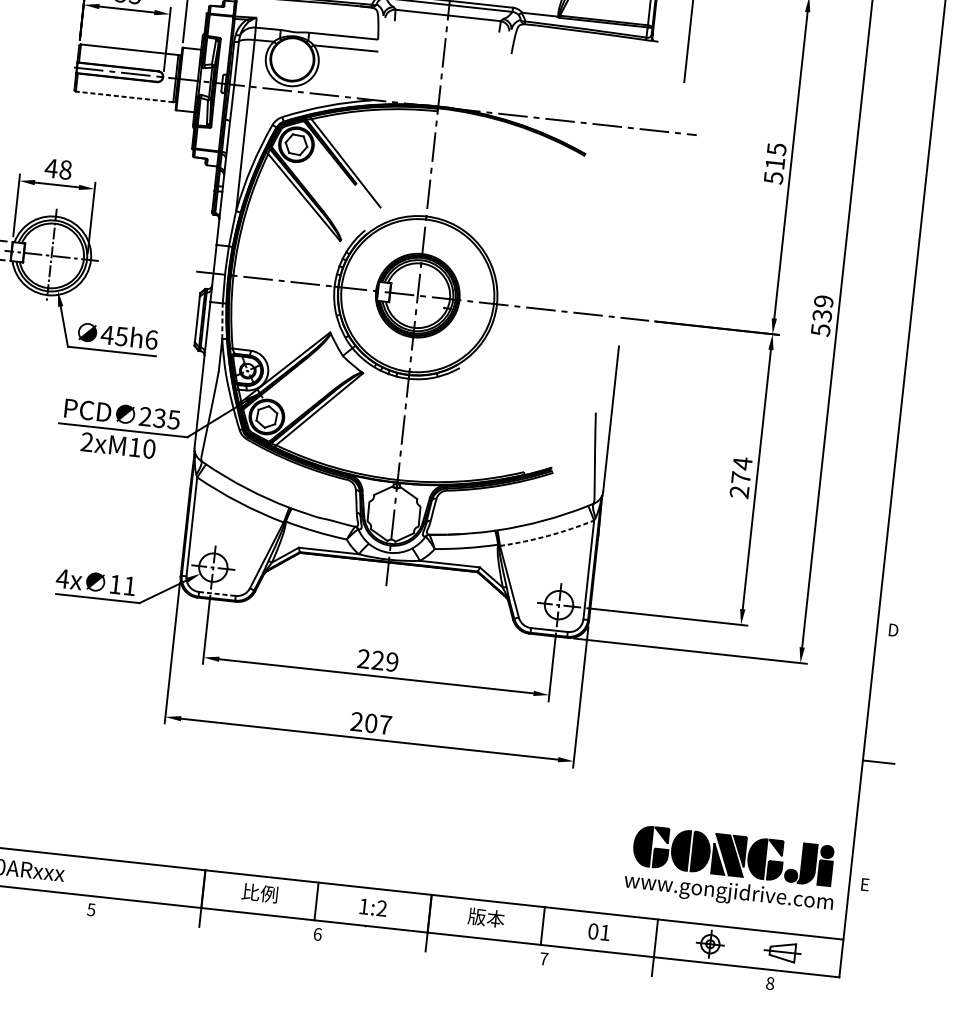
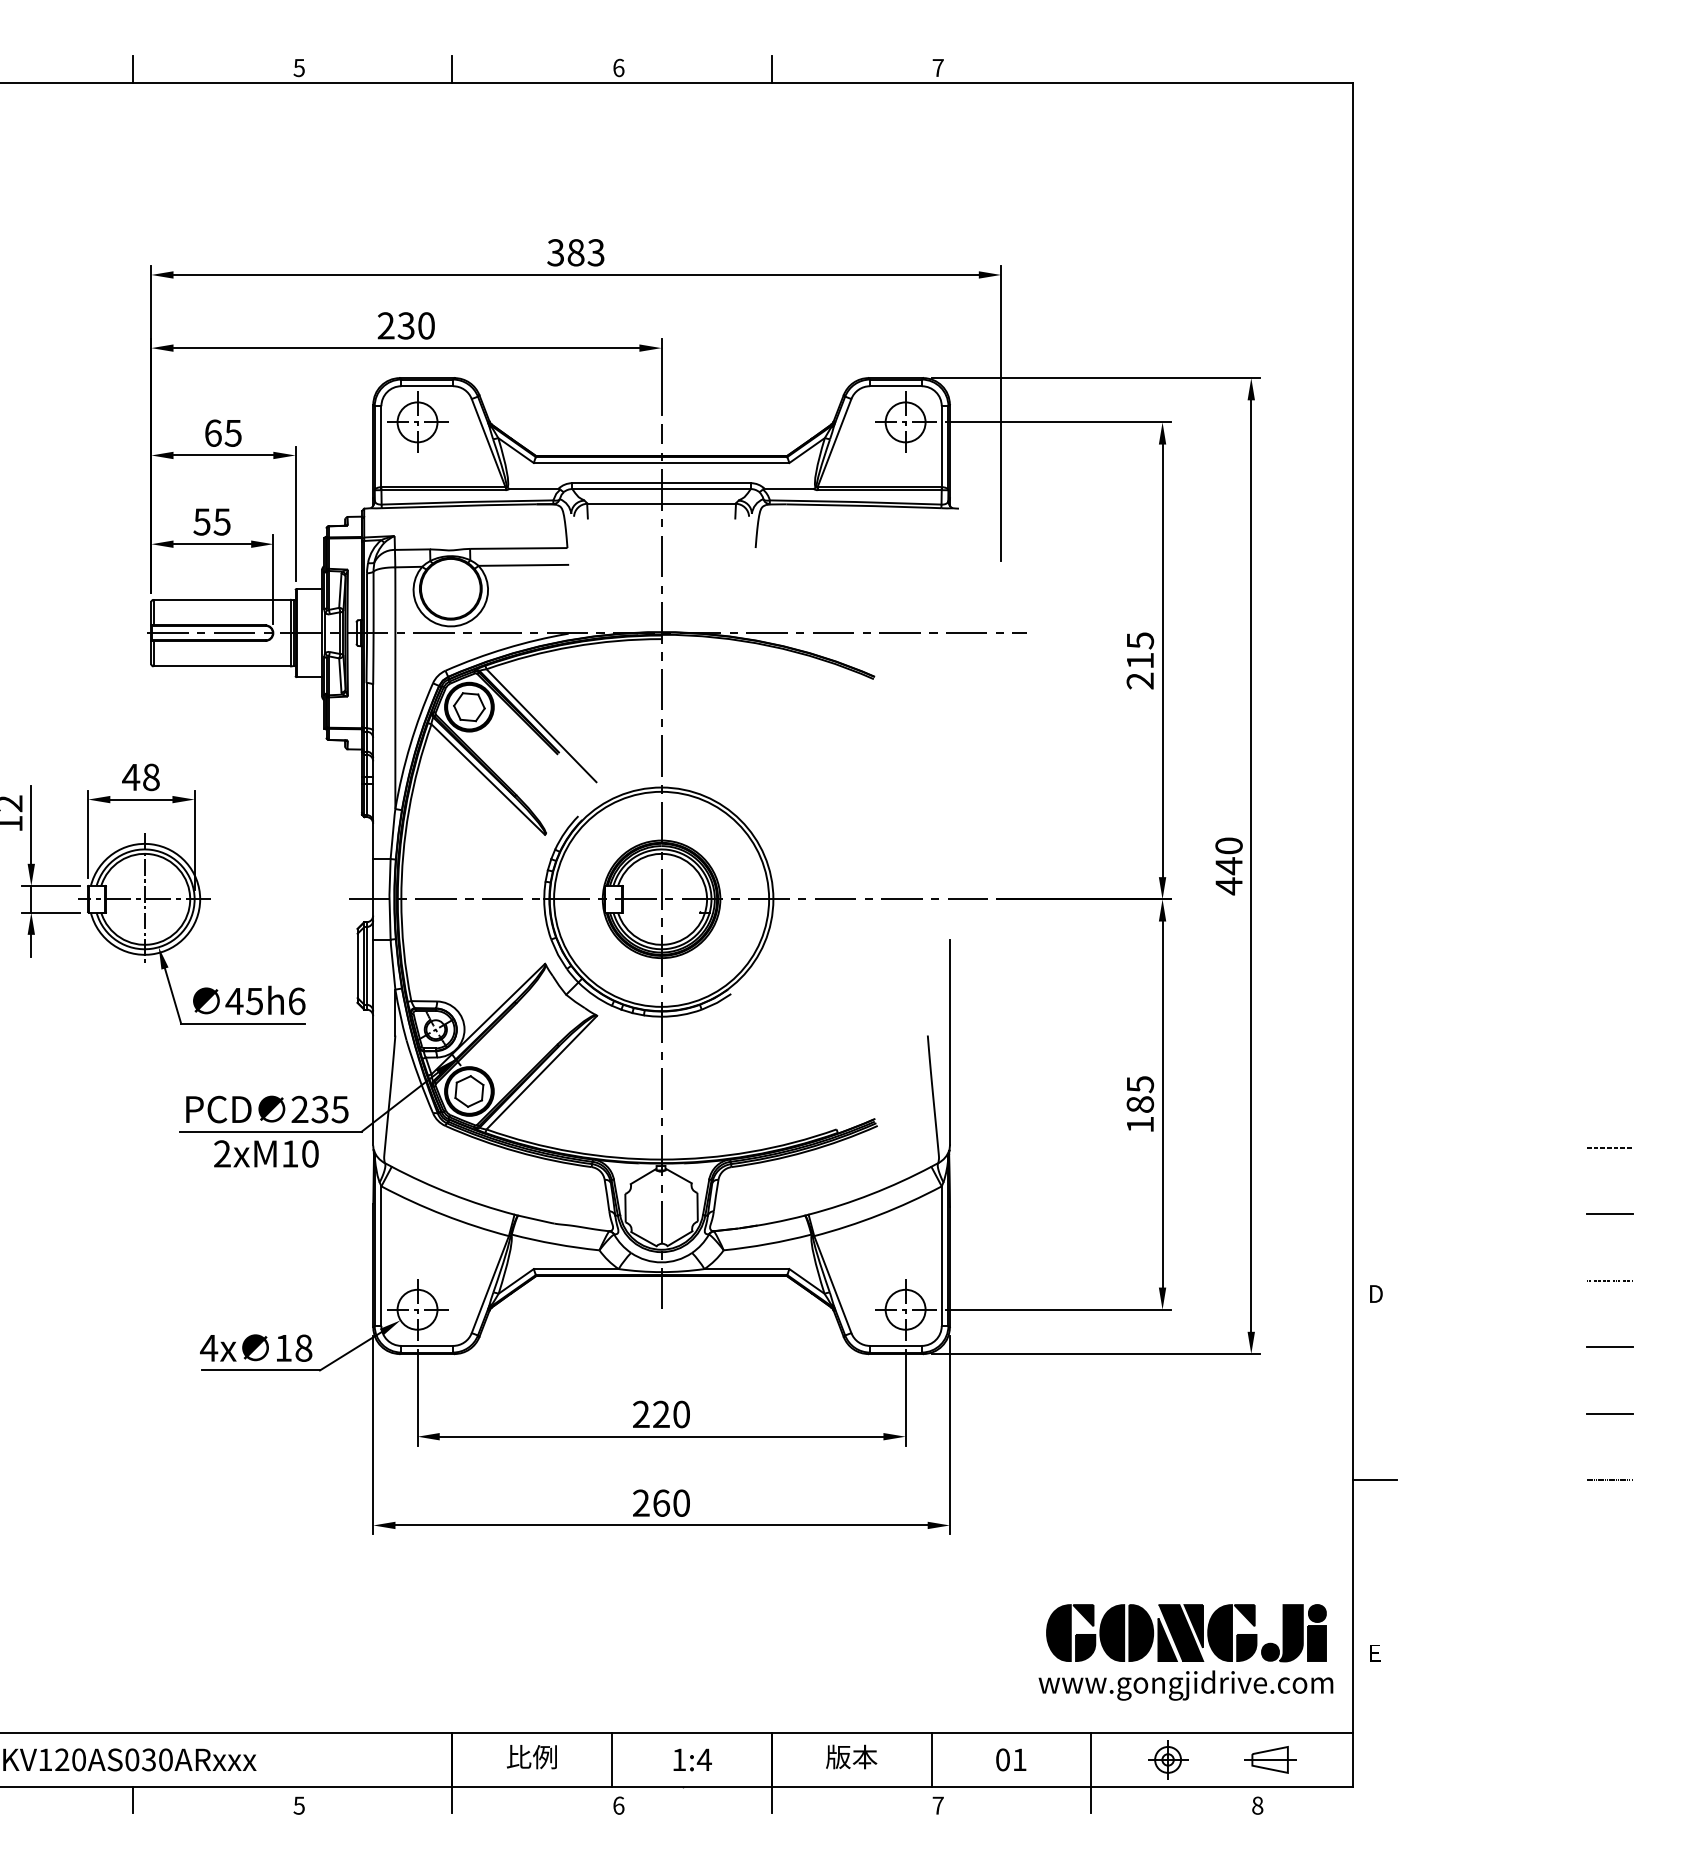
line: (124, 96) -> (222, 666), dashed -> solid
text: (773, 177) -> (1140, 680), 515 -> 215
text: (821, 316) -> (1228, 866), 539 -> 440
line: (222, 321) -> (392, 964), dashed -> solid
text: (741, 477) -> (1140, 1104), 274 -> 185
arc: (547, 535) -> (879, 1214), dashed -> solid
text: (129, 585) -> (303, 1347), 11 -> 18
line: (217, 593) -> (427, 1345), dashed -> solid
text: (392, 662) -> (681, 1414), 229 -> 220
text: (378, 723) -> (671, 1502), 207 -> 260
text: (381, 908) -> (703, 1759), 1:2 -> 1:4

